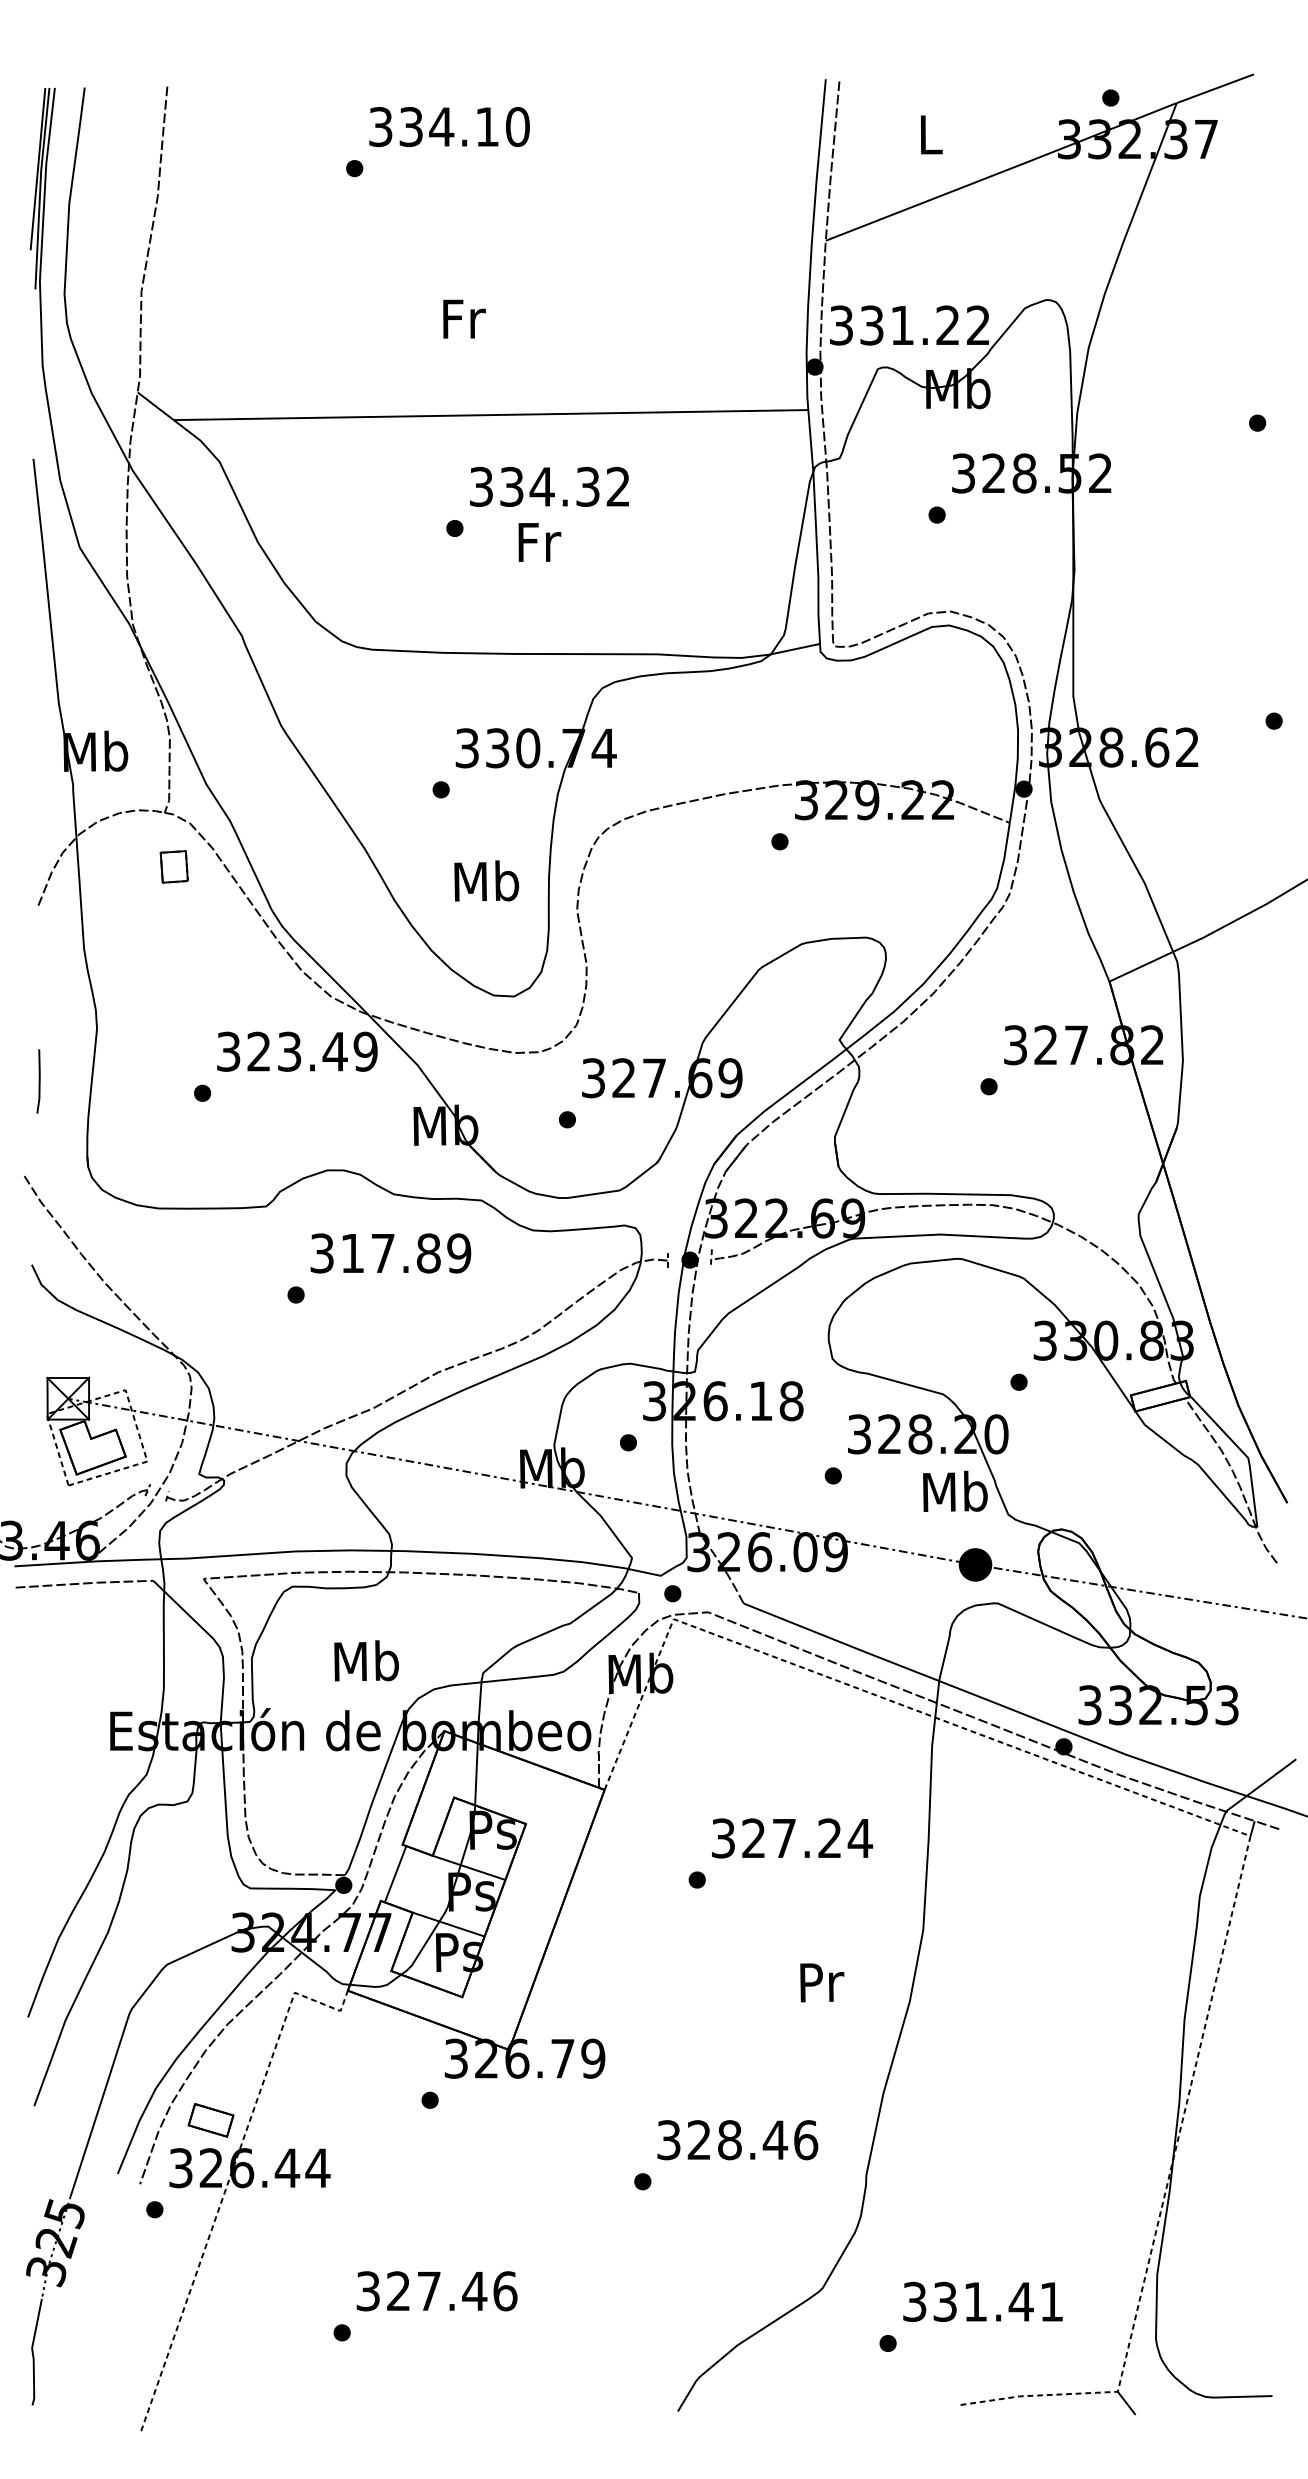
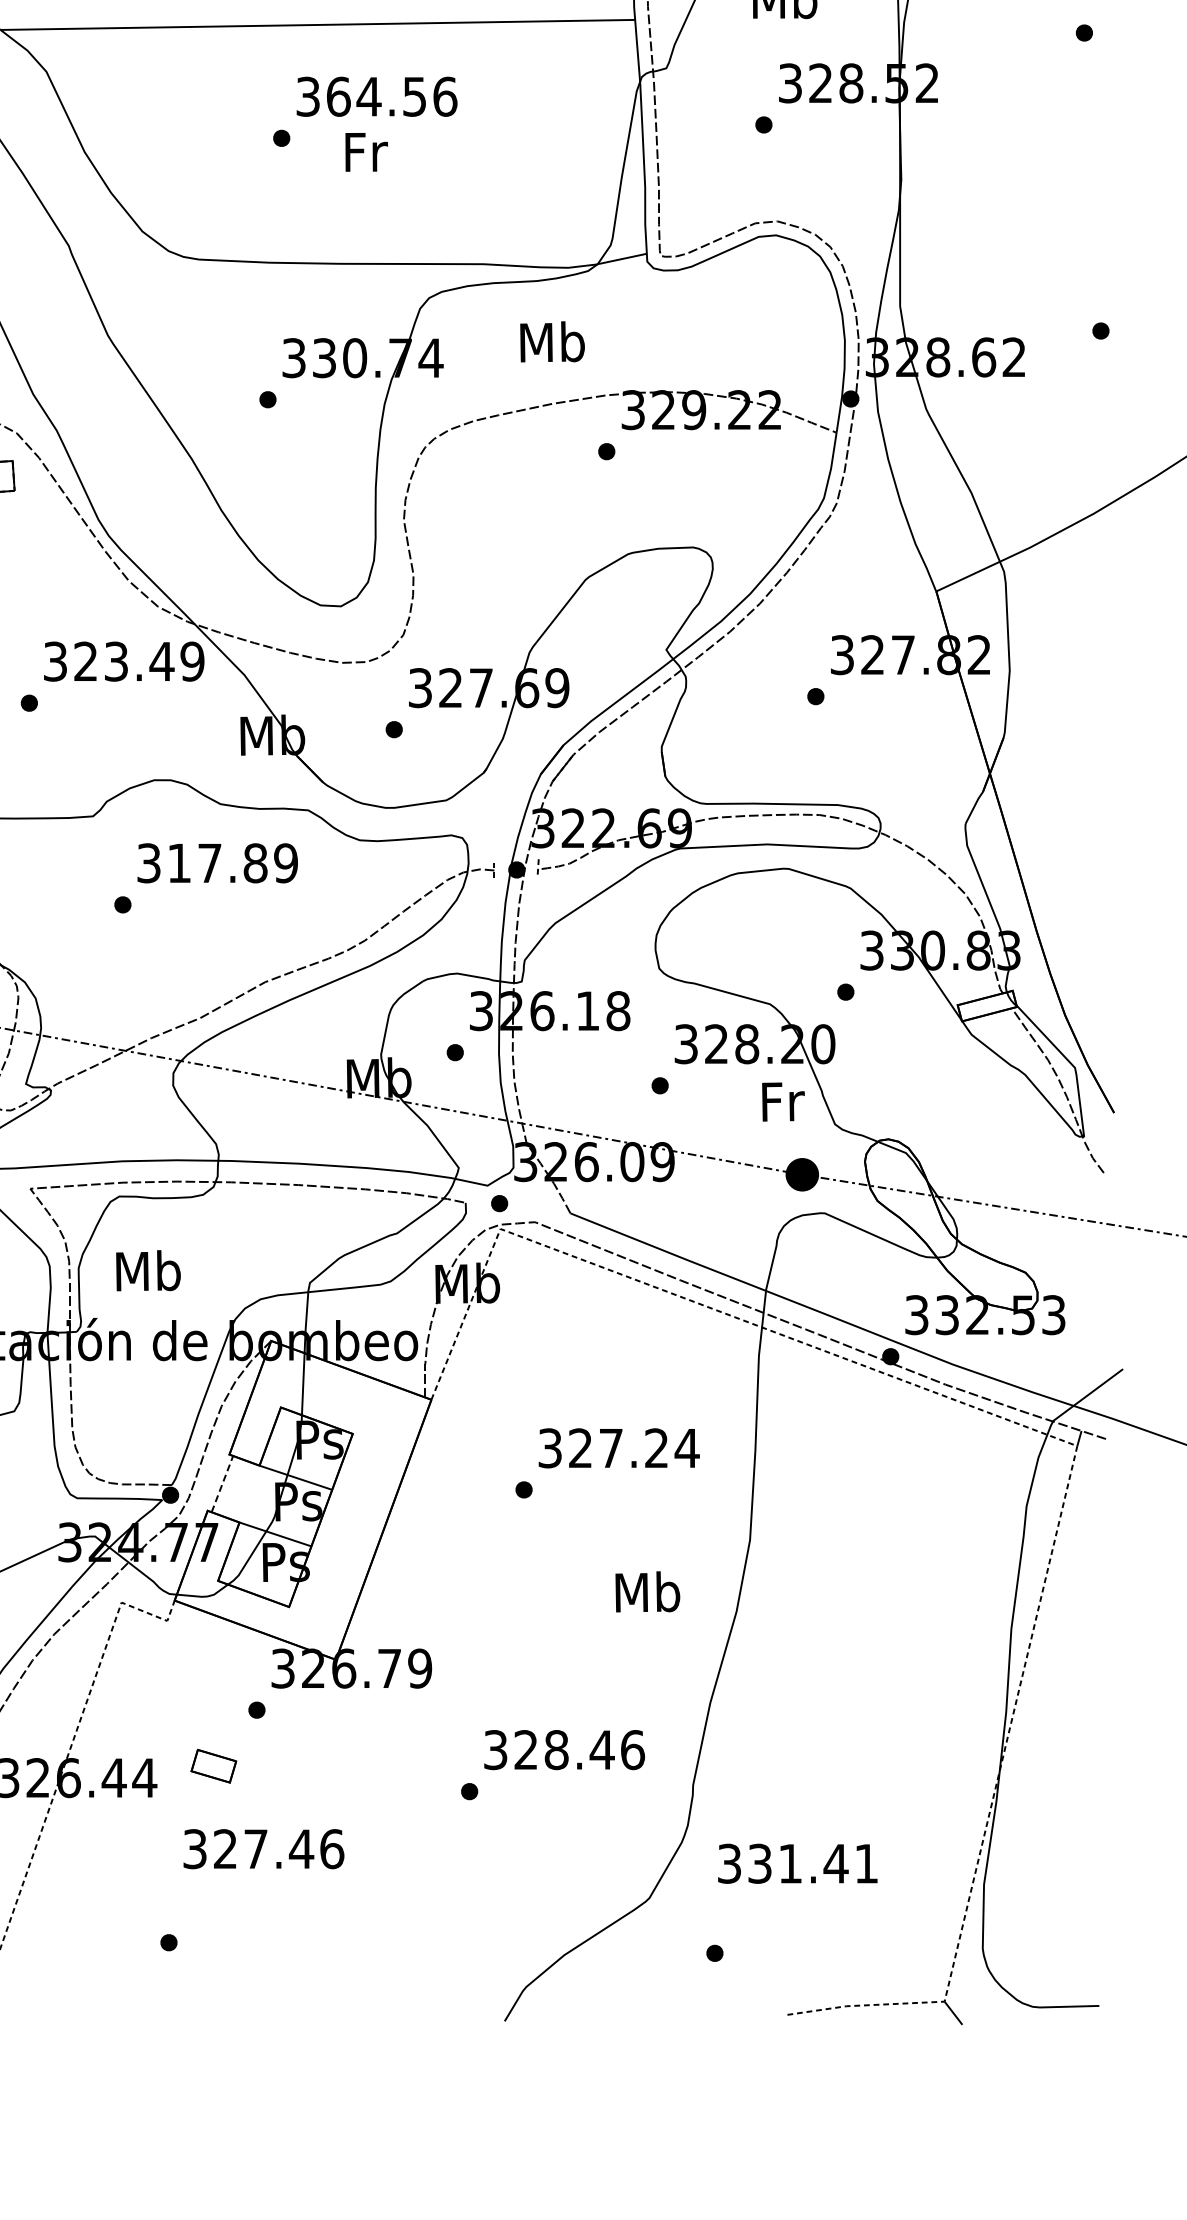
text: (565, 486) -> (392, 96), 334.32 -> 364.56
text: (486, 880) -> (552, 341), moved
text: (955, 1490) -> (782, 1100), Mb -> Fr
text: (366, 1660) -> (148, 1270), moved
line: (395, 1873) -> (222, 1483), solid -> dashed
text: (820, 1981) -> (647, 1591), Pr -> Mb
part: (210, 2120) -> (213, 1766), moved
text: (436, 2291) -> (263, 1849), moved
text: (982, 2301) -> (797, 1863), moved

